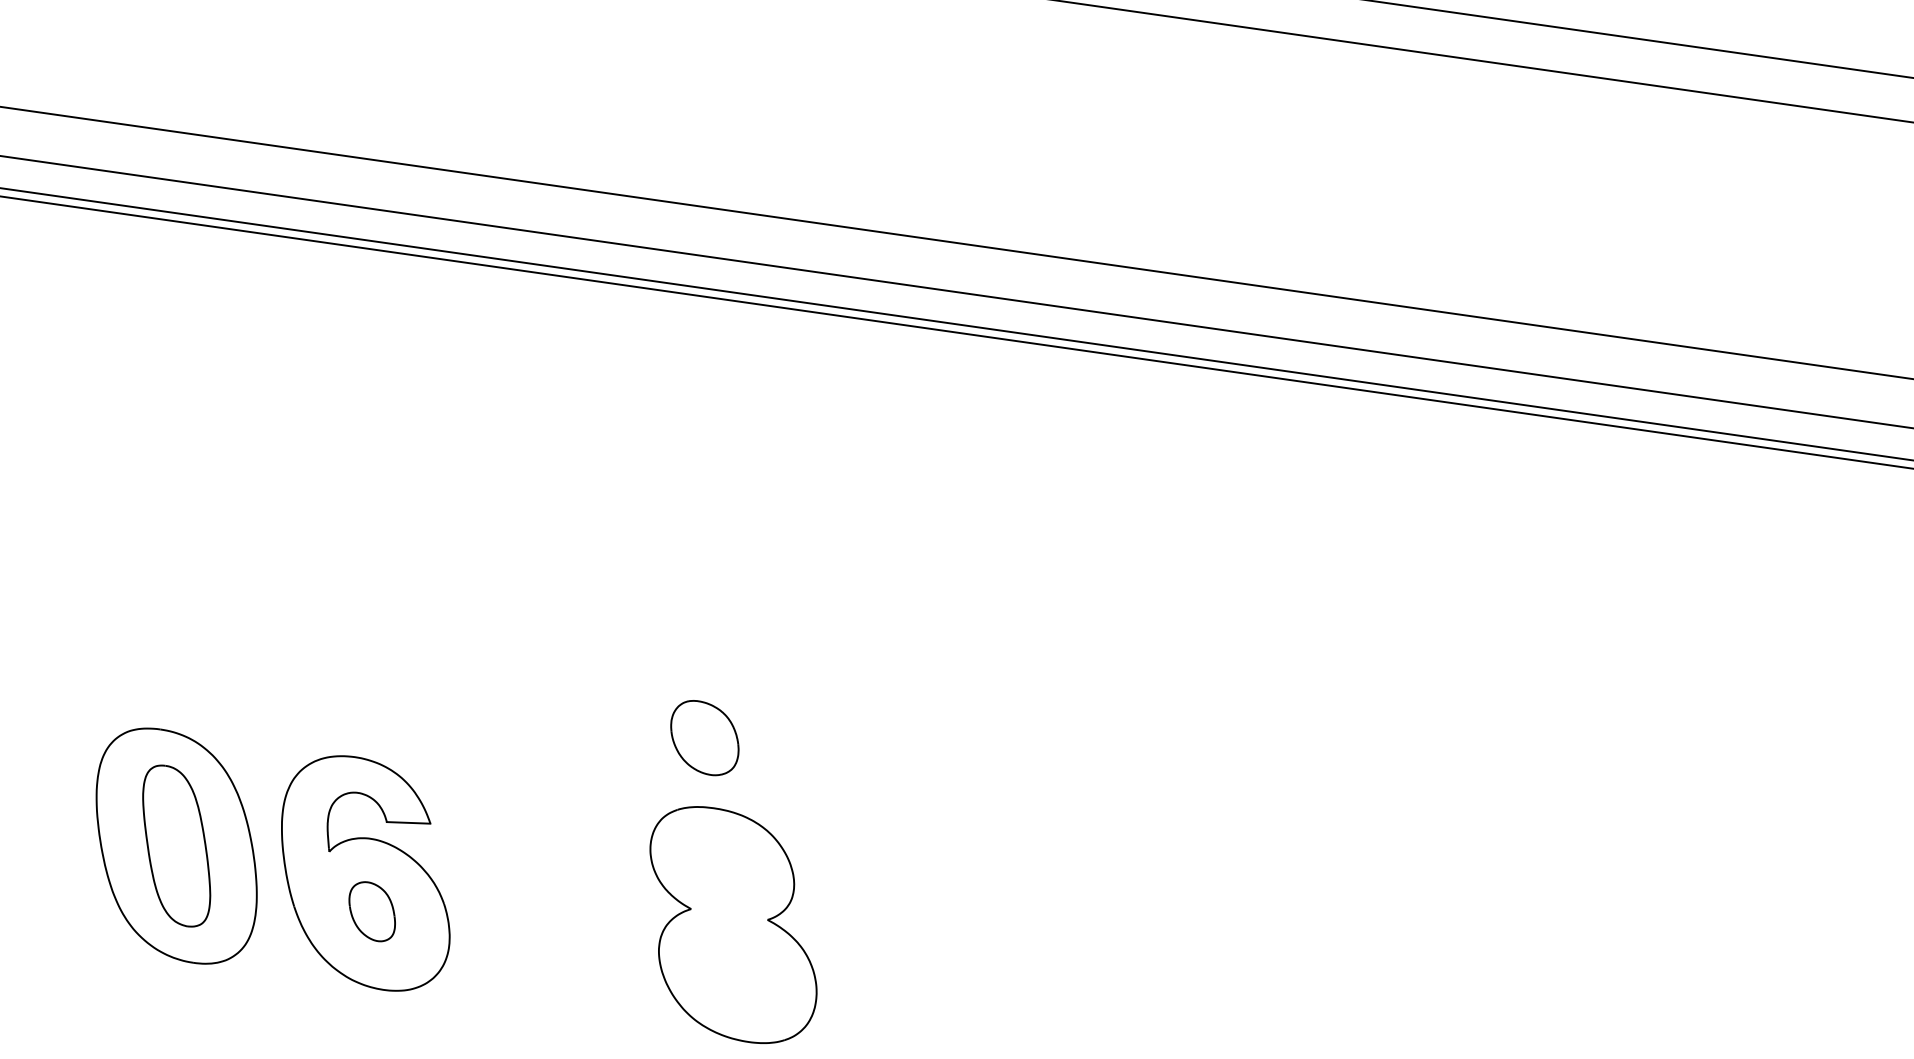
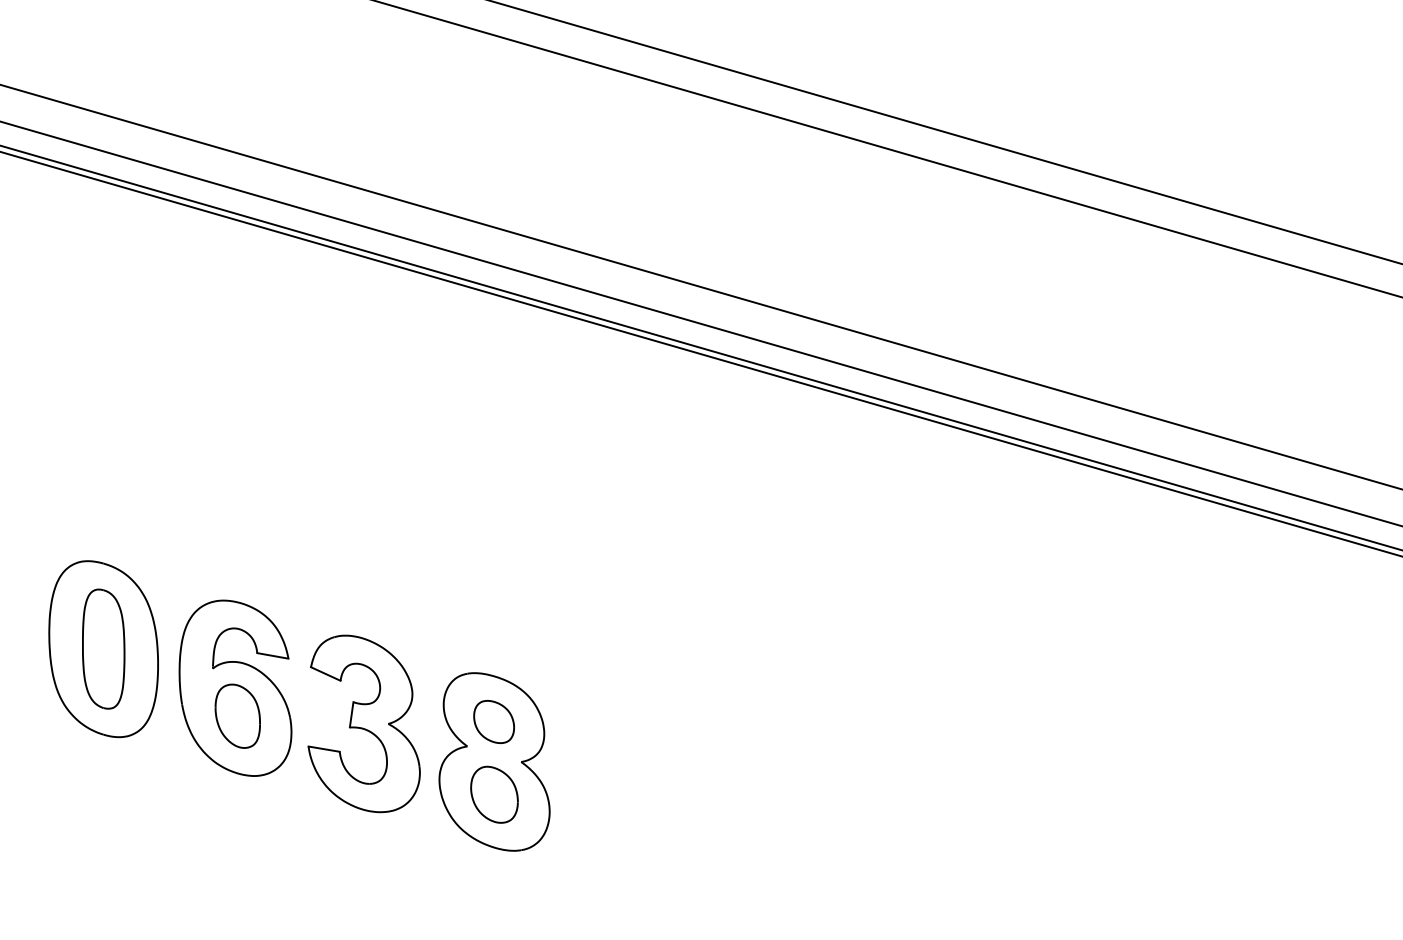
part: (704, 737) -> (494, 794), moved
part: (722, 870) -> (493, 721), added
part: (545, 897) -> (363, 723), added
part: (371, 910) -> (237, 715), size x1.43

